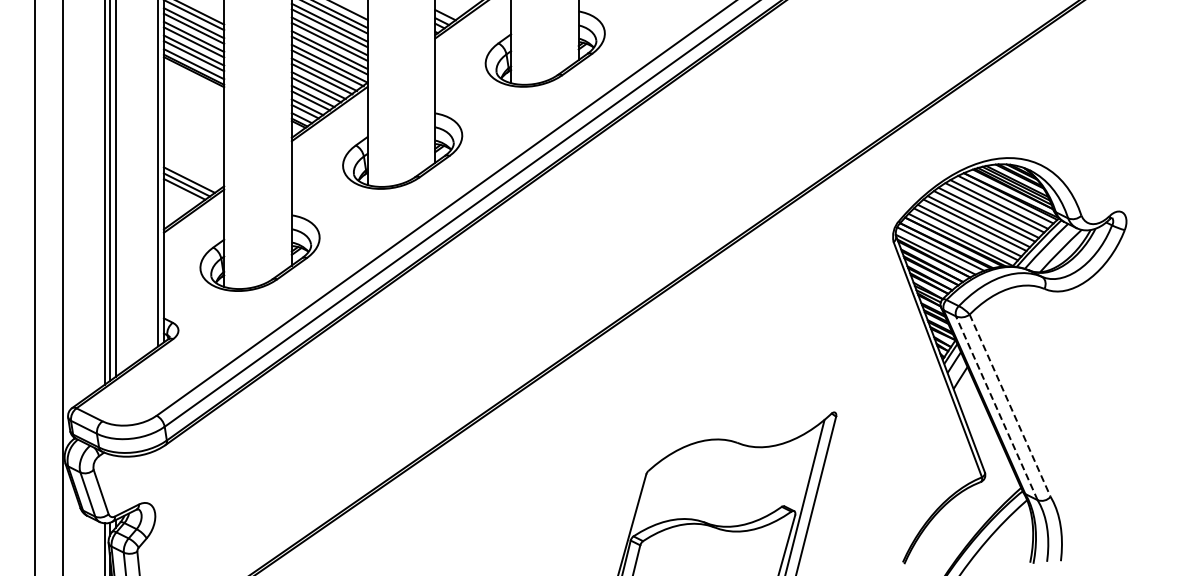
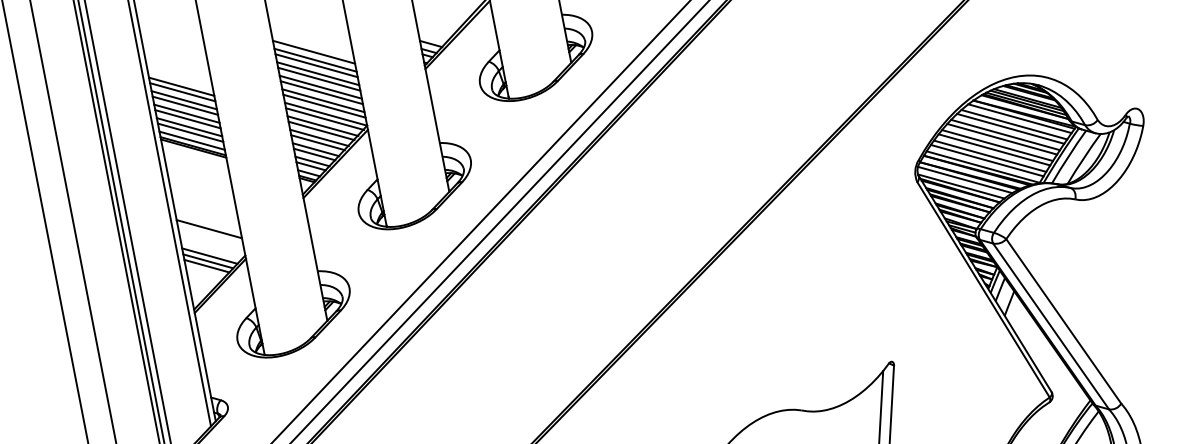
line: (193, 153) -> (208, 229), added
line: (1010, 405) -> (1064, 321), dashed -> solid
line: (996, 408) -> (1050, 326), dashed -> solid

